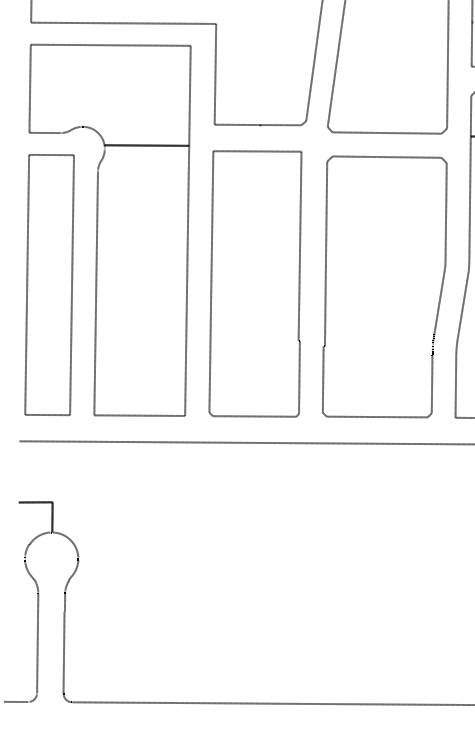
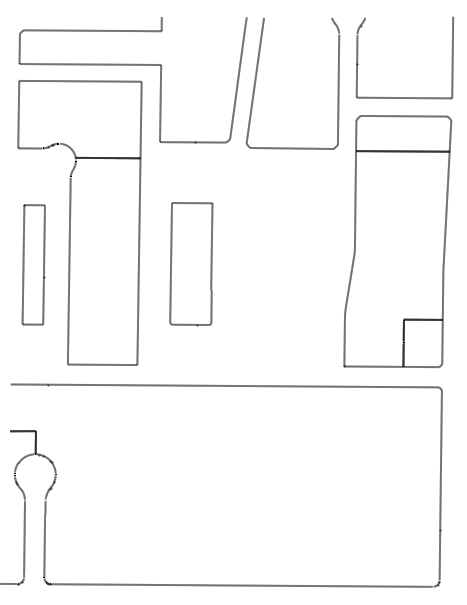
part: (255, 283) -> (191, 263), size x0.6
part: (49, 284) -> (33, 264), size x0.6
part: (438, 297) -> (331, 274), removed

